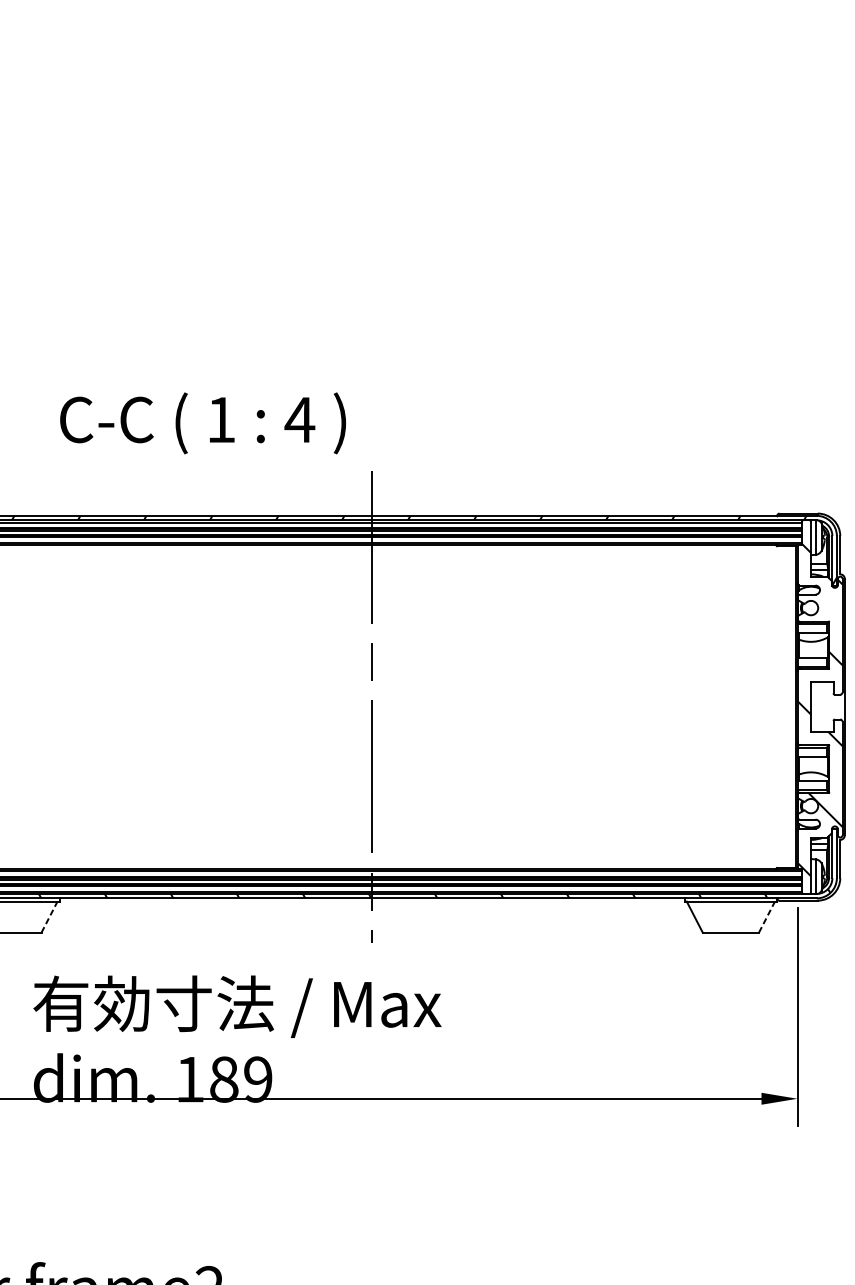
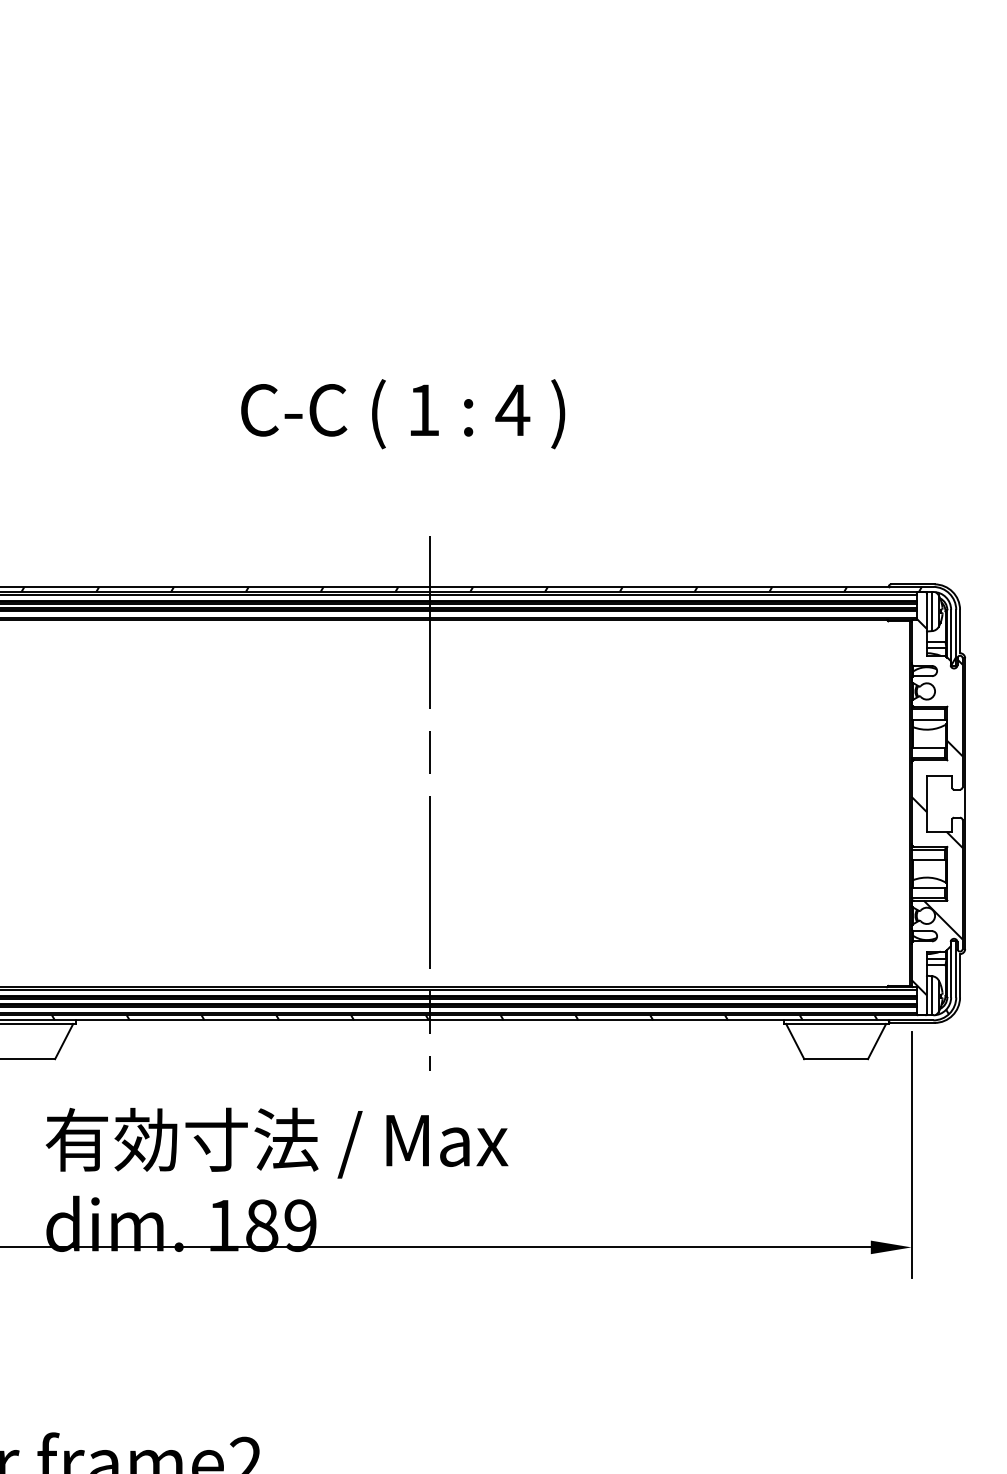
text: (203, 423) -> (403, 414), moved
line: (49, 917) -> (64, 1041), dashed -> solid
line: (767, 917) -> (877, 1041), dashed -> solid

